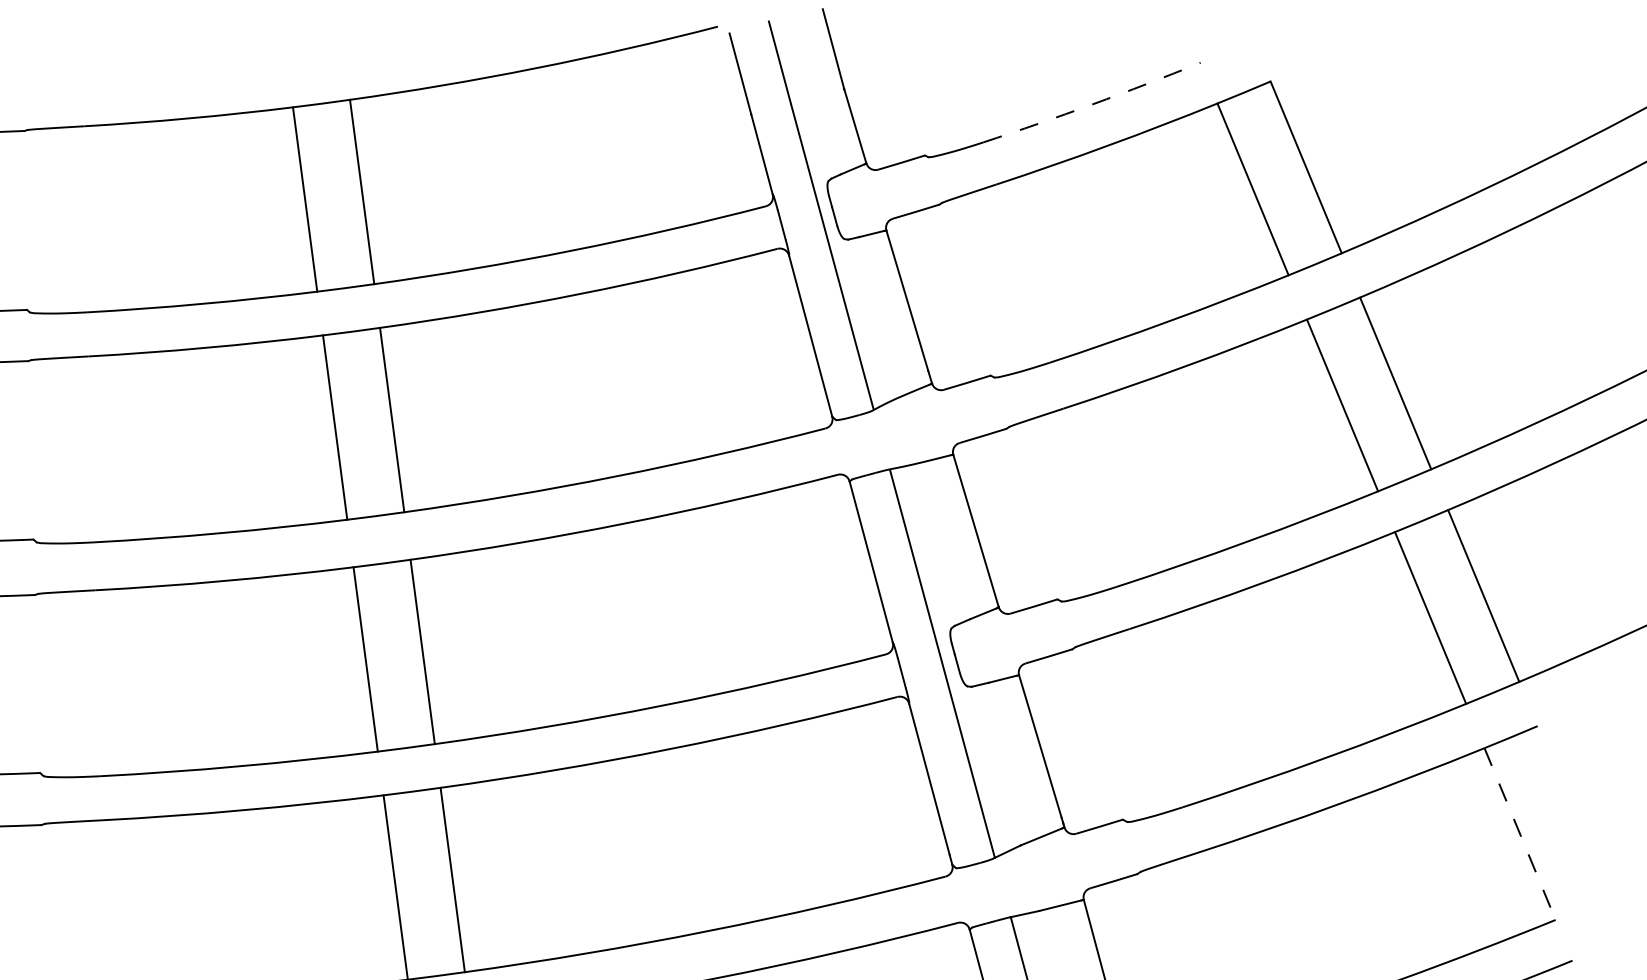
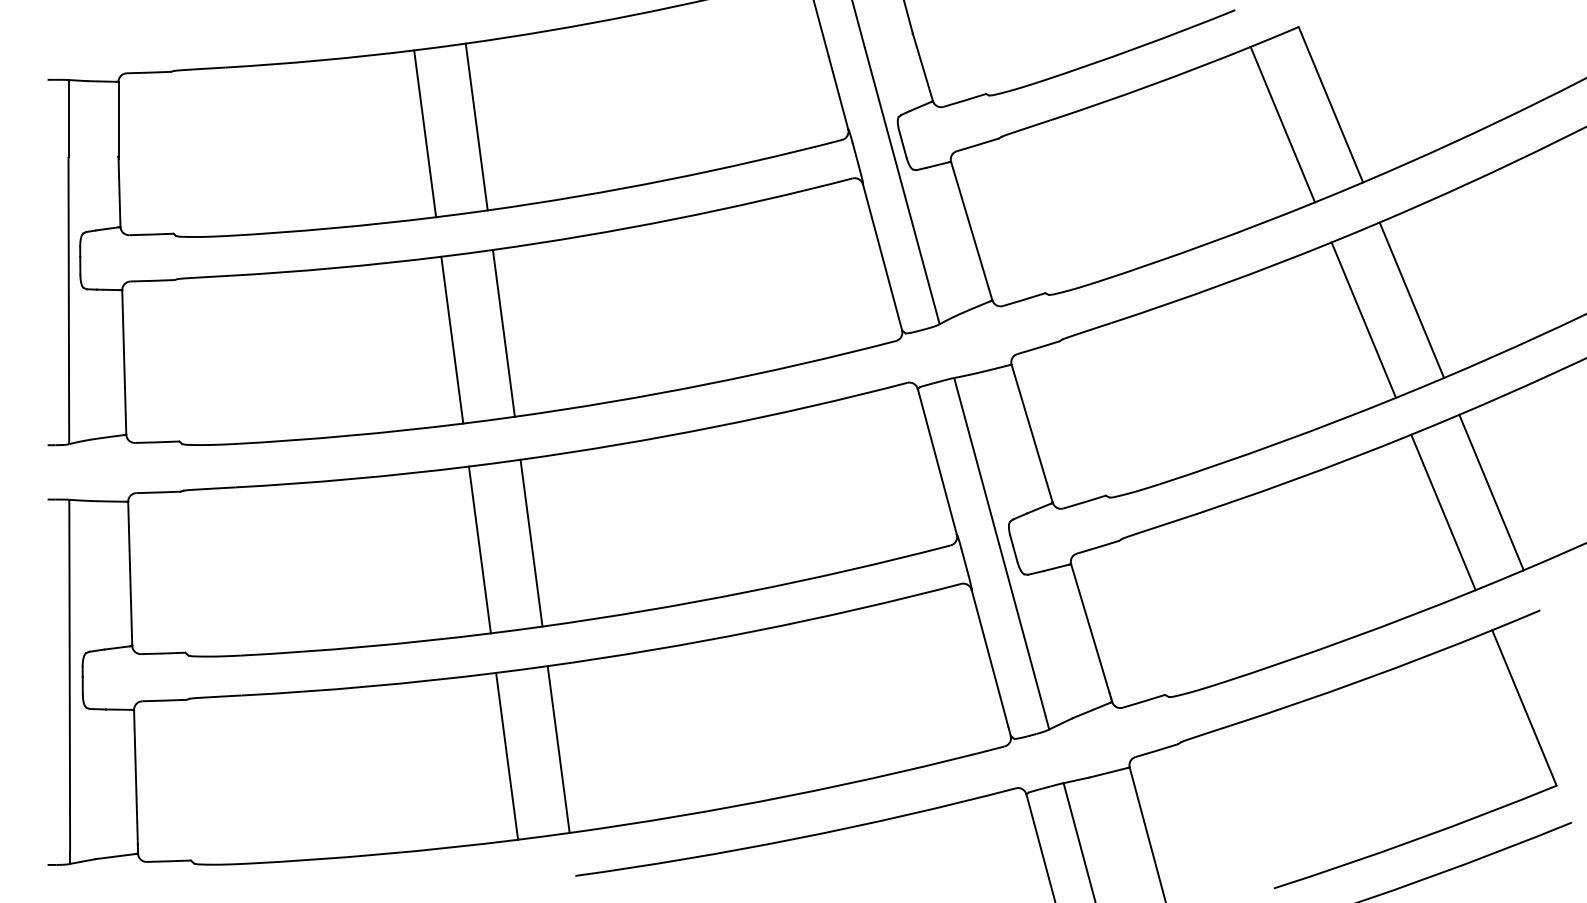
arc: (1092, 104) -> (1137, 47), dashed -> solid
line: (1520, 834) -> (1524, 708), dashed -> solid

